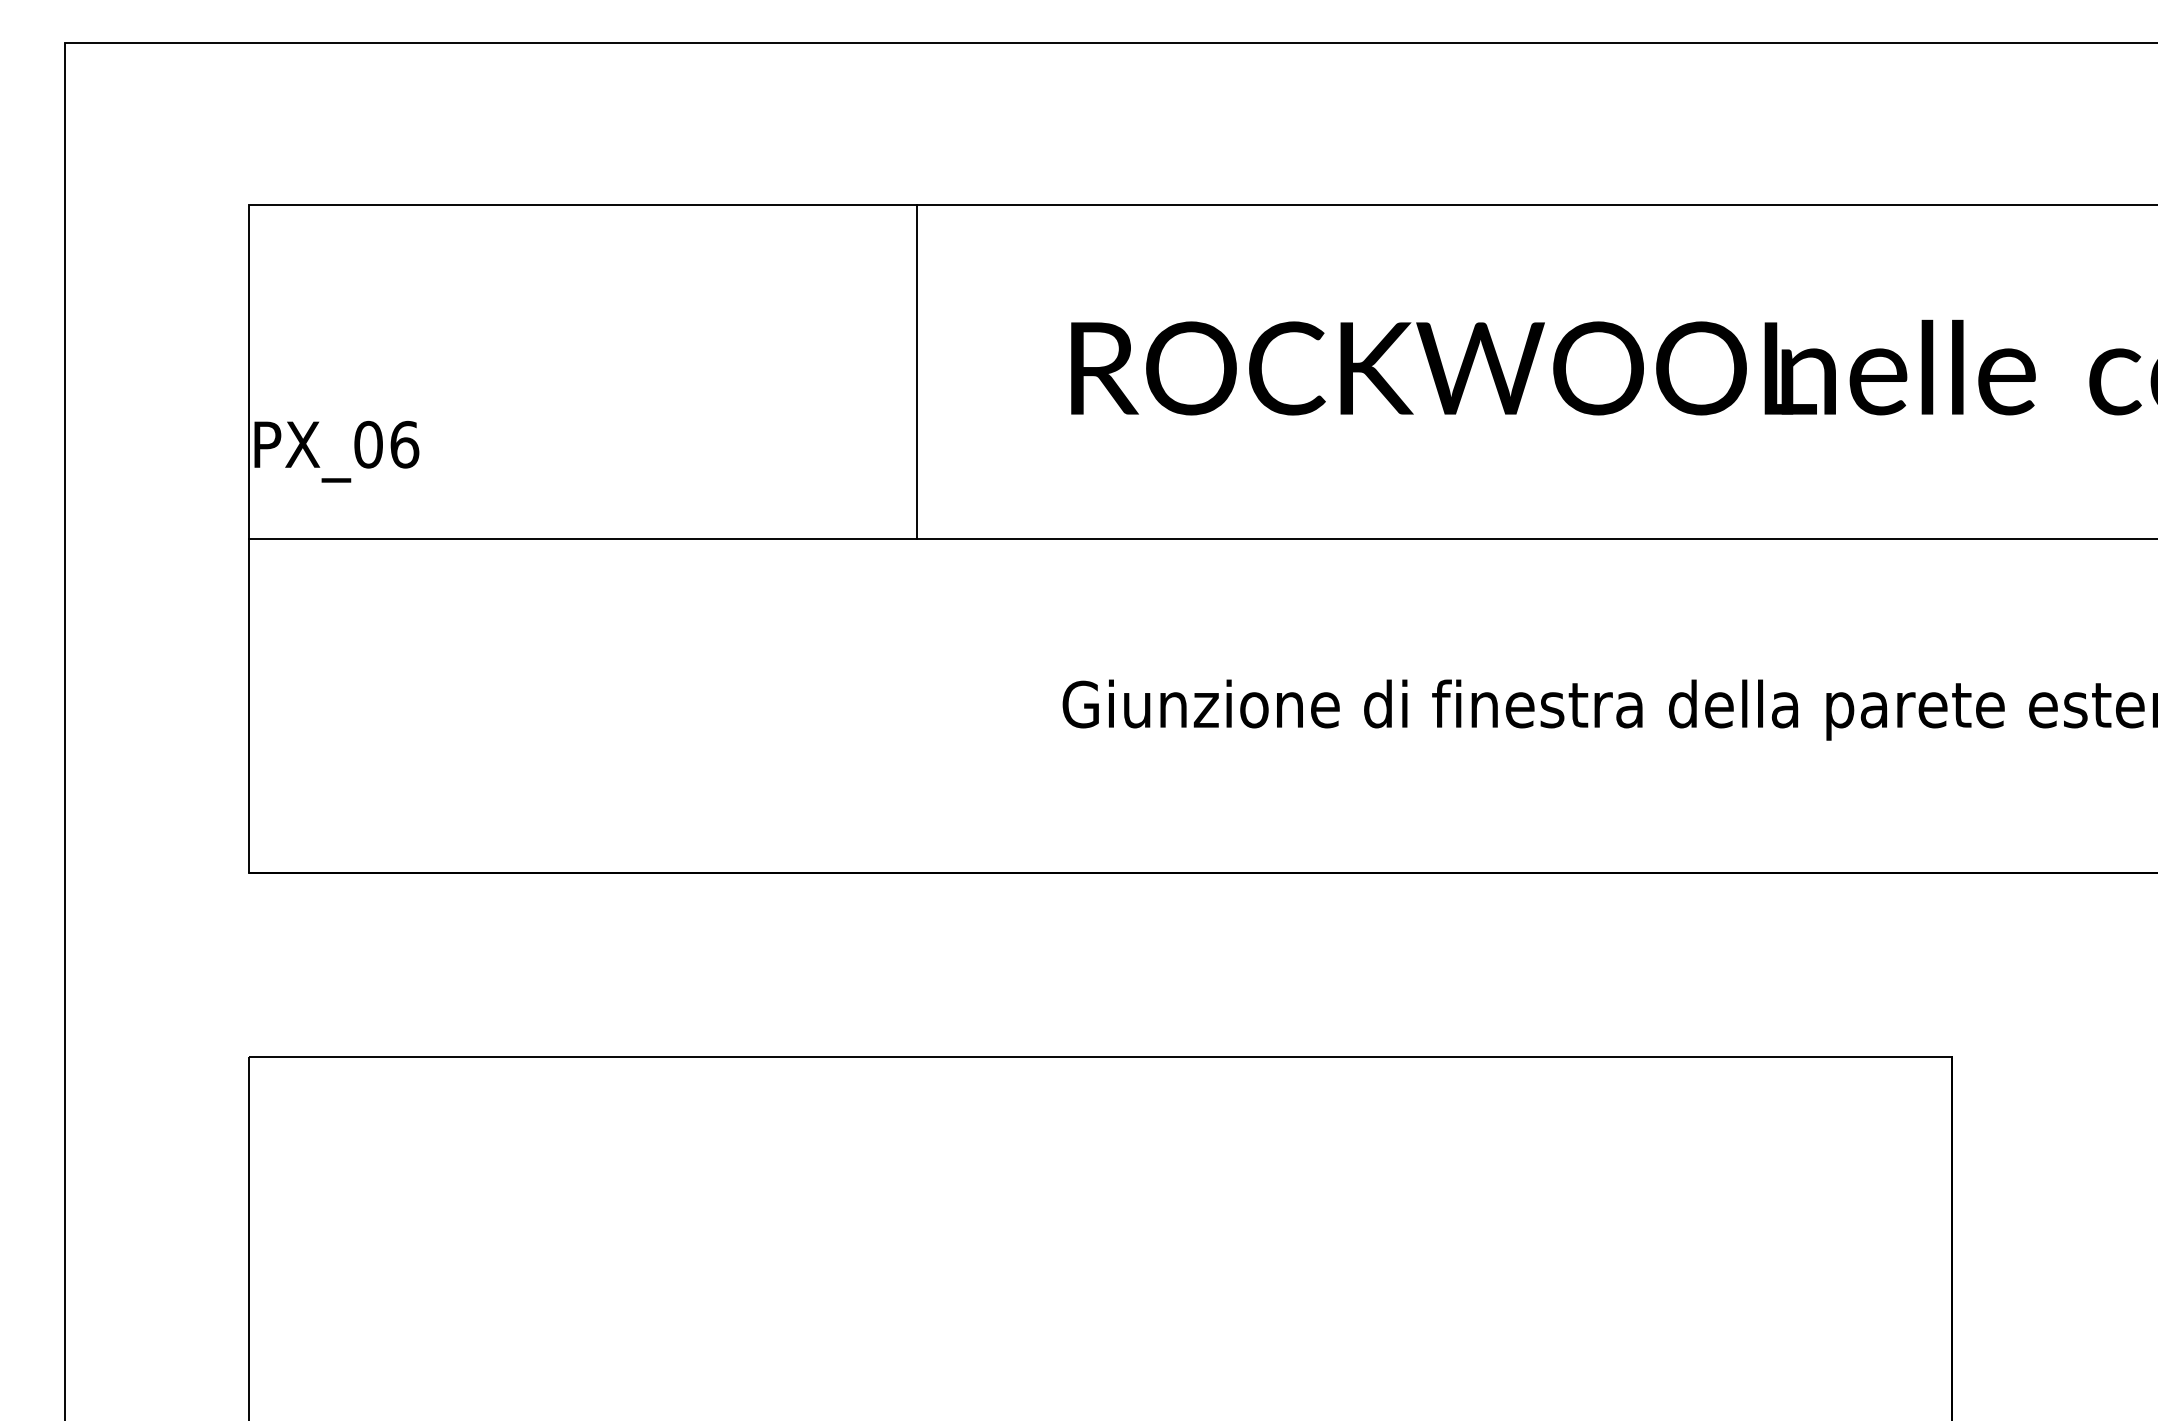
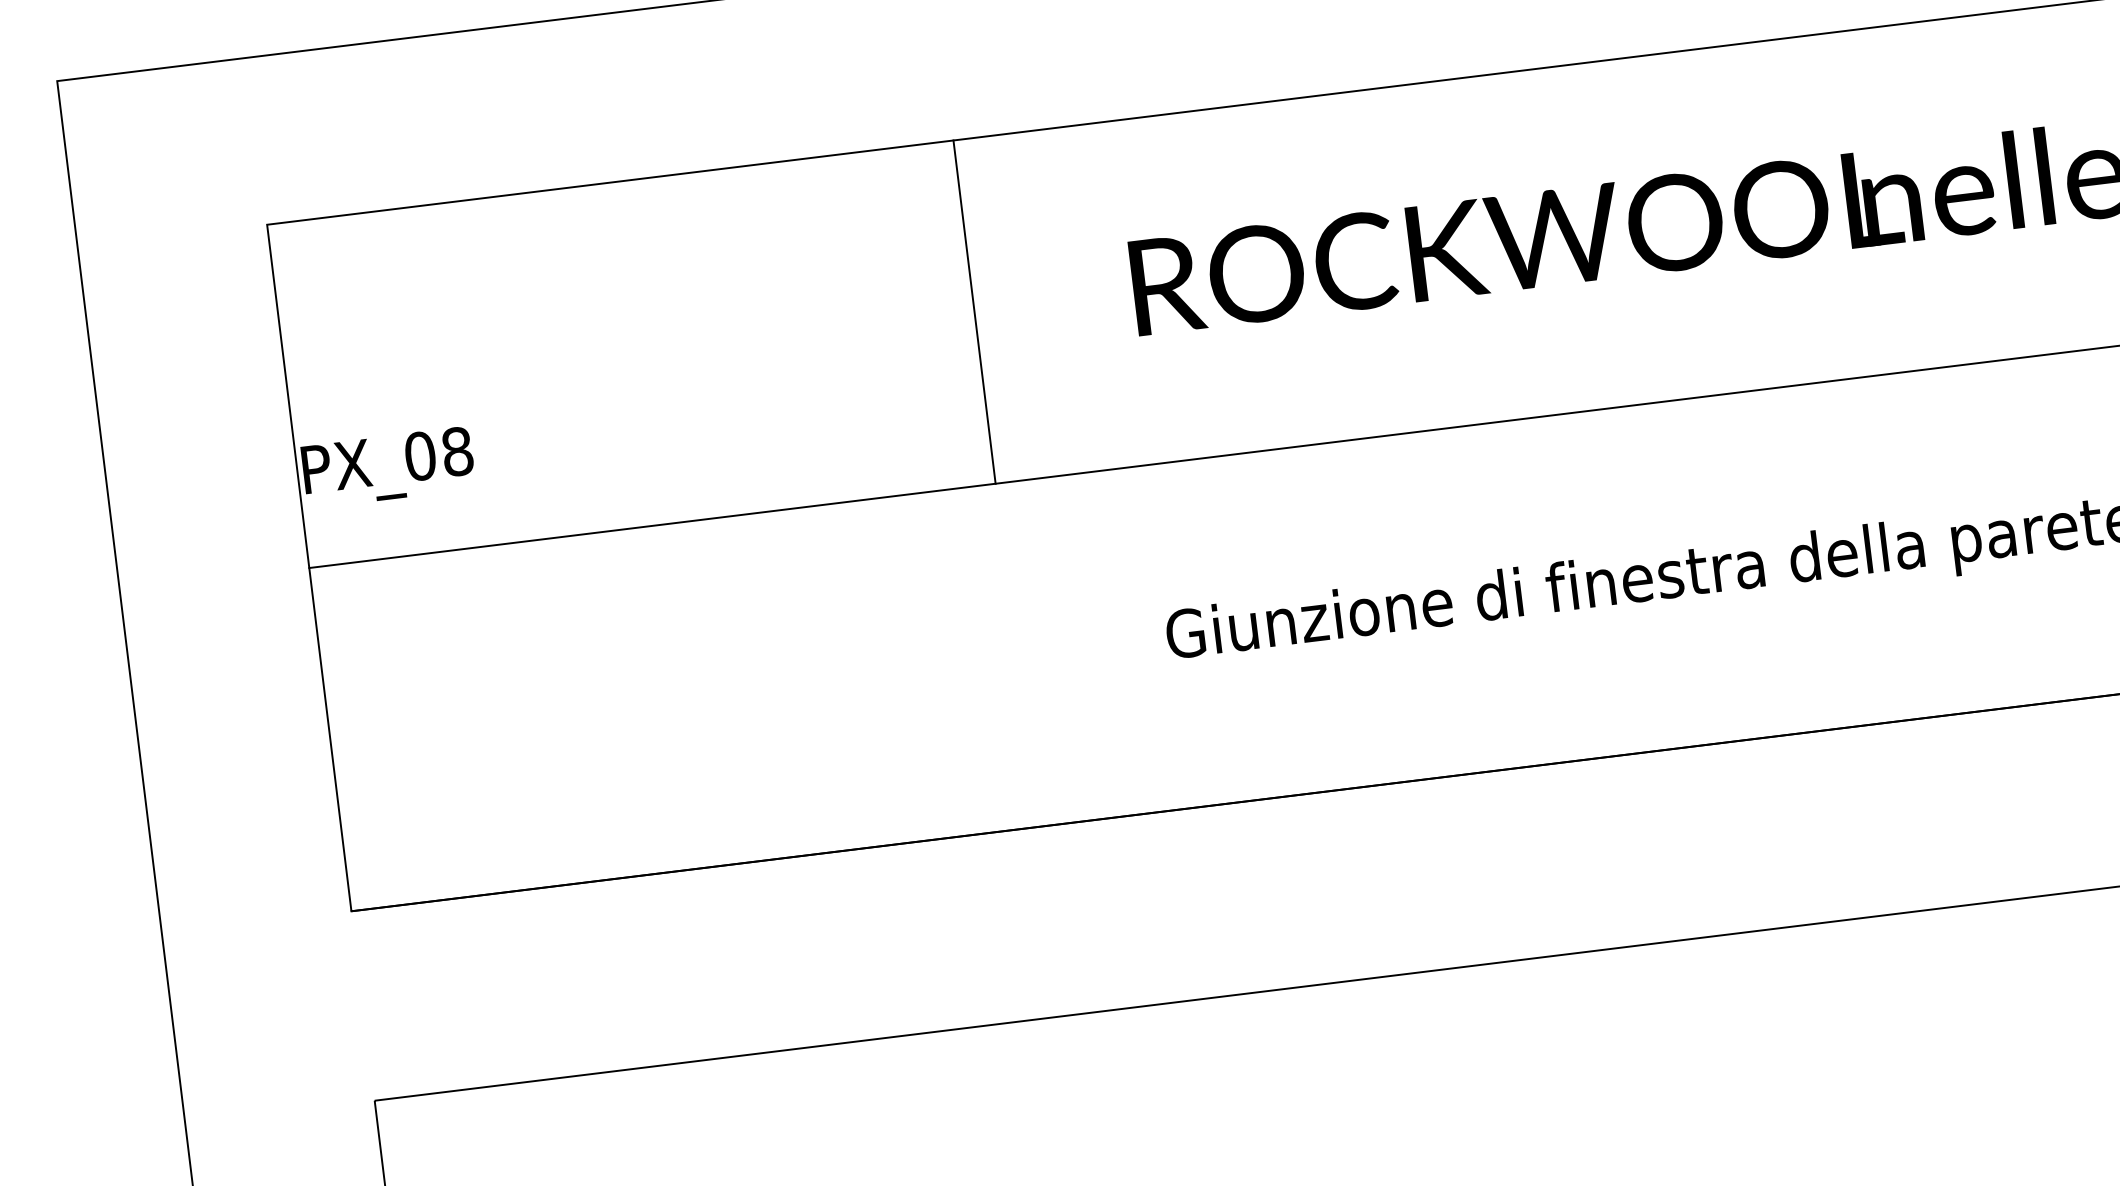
text: (404, 444) -> (457, 451), PX_06 -> PX_08

